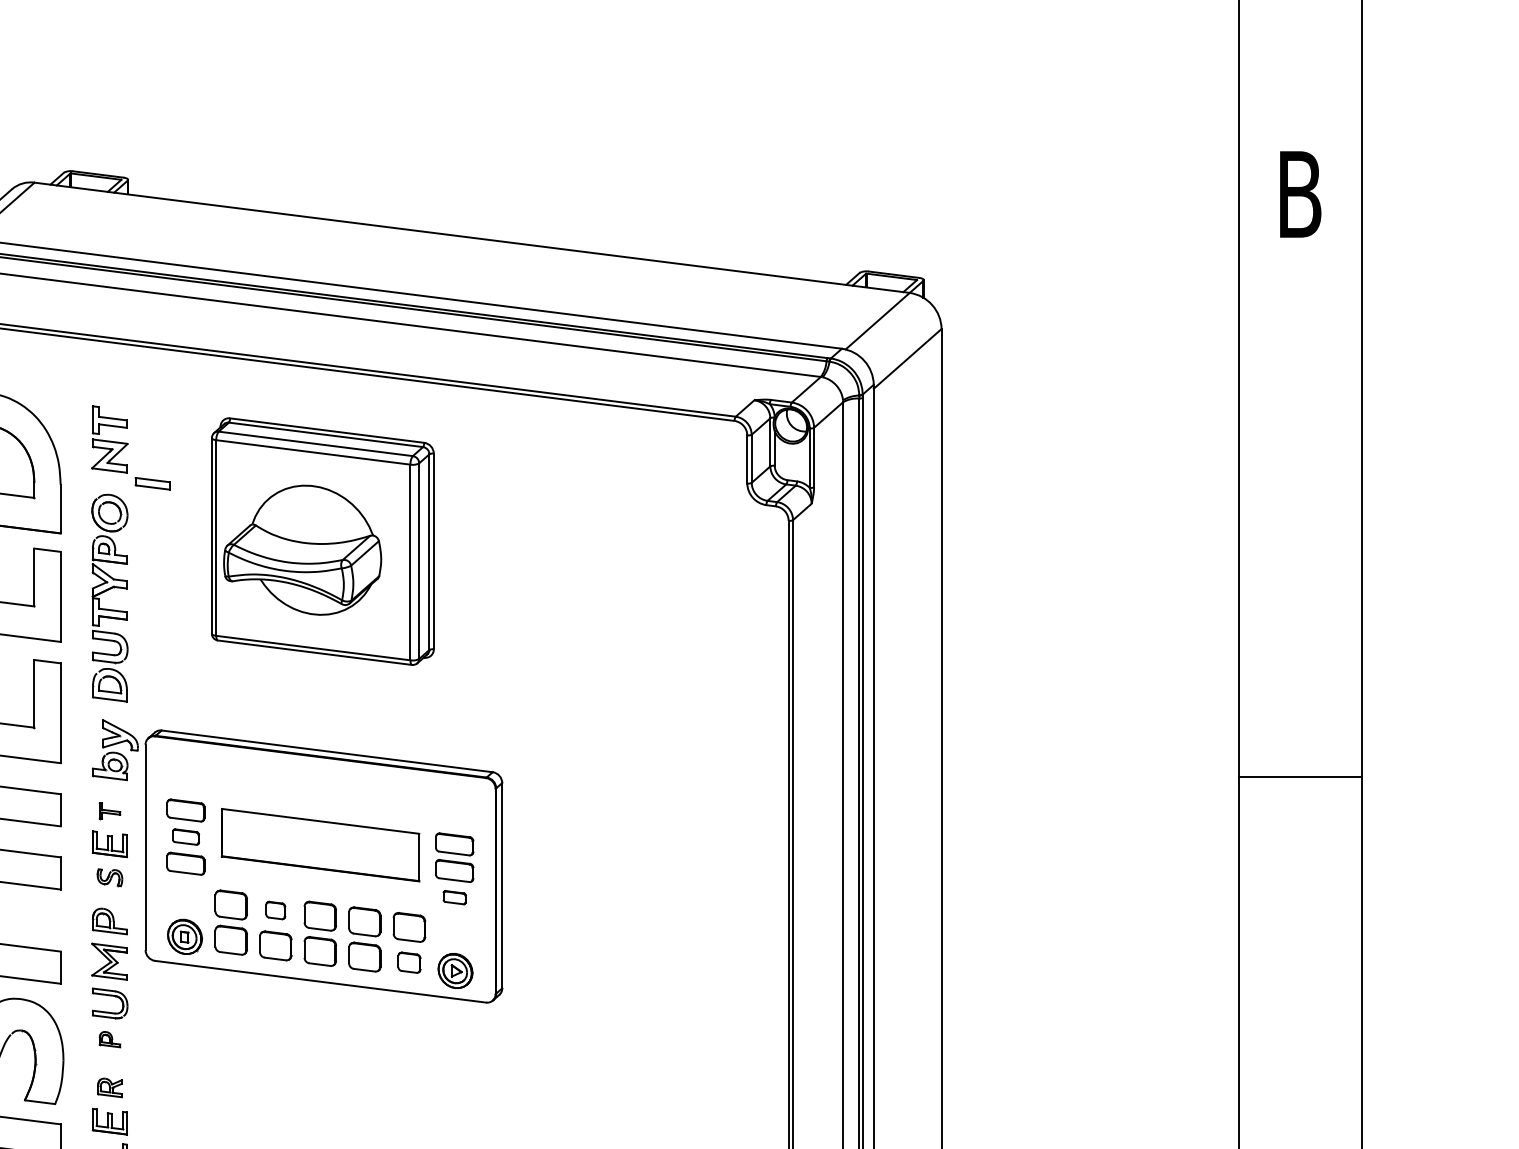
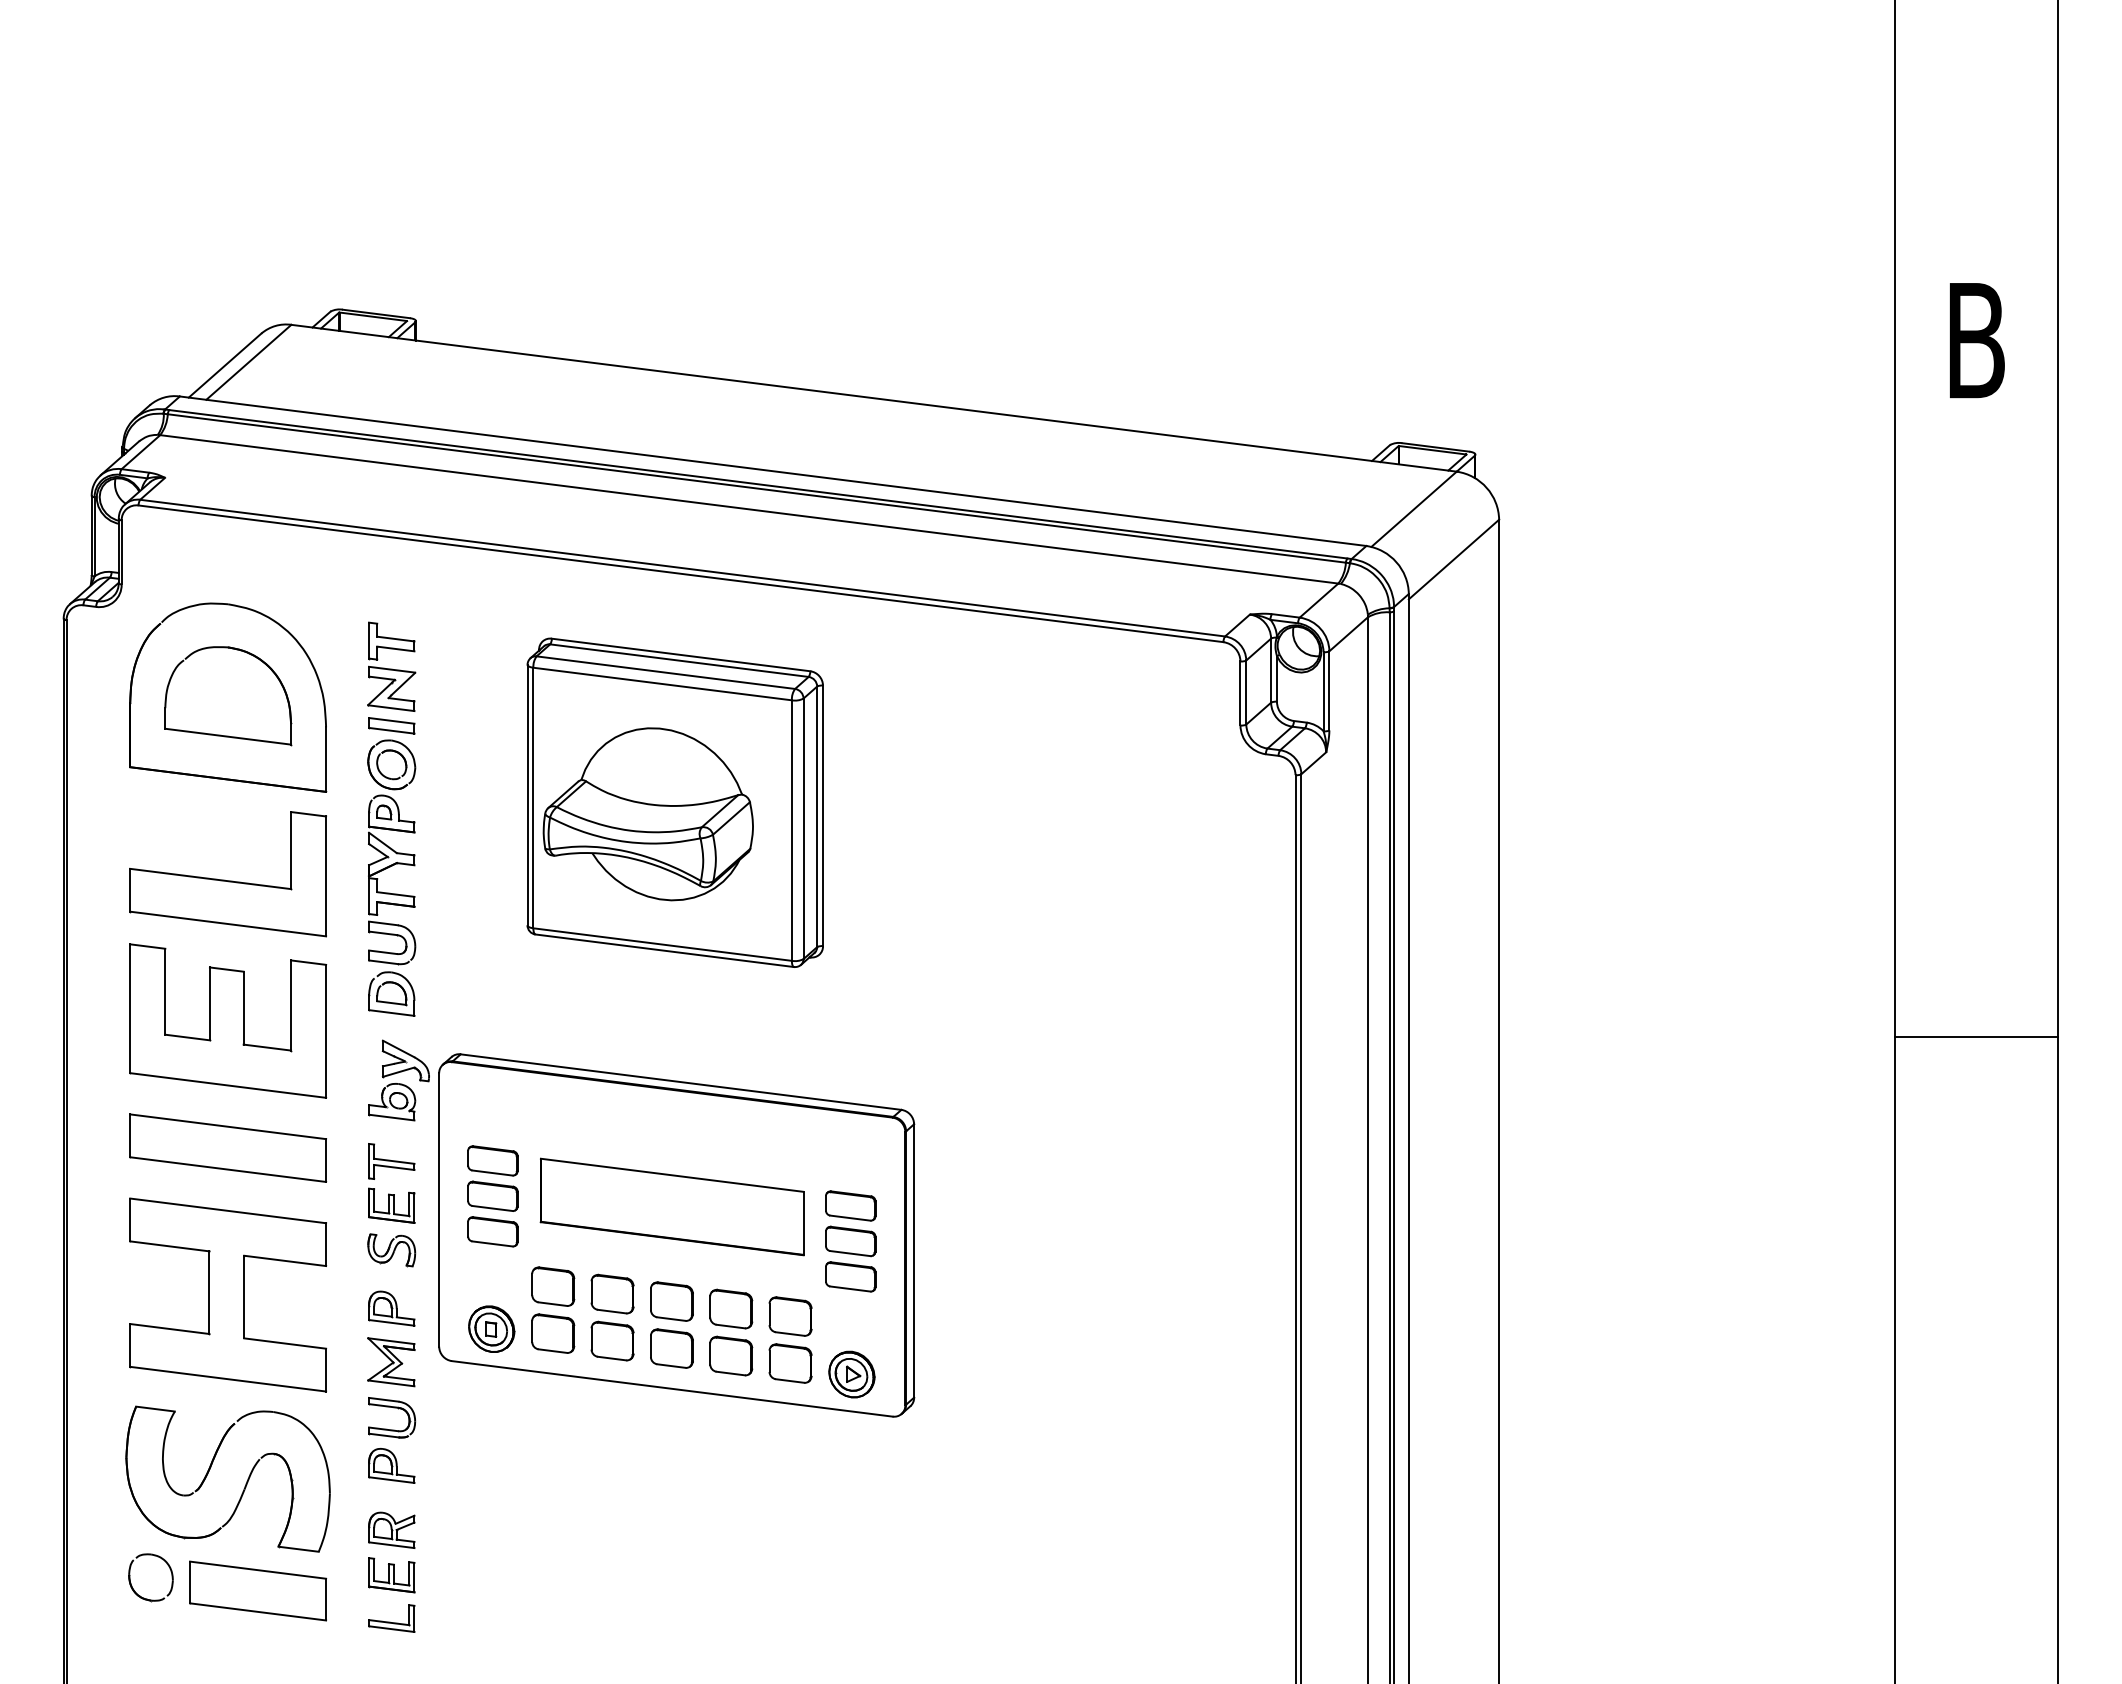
part: (152, 483) -> (391, 725), moved
line: (1300, 776) -> (1976, 1036), moved
part: (109, 810) -> (391, 1161), size x1.67
part: (185, 836) -> (492, 1195), size x1.43
part: (109, 877) -> (391, 1250), size x1.43
part: (454, 897) -> (850, 1276), size x1.67
part: (275, 910) -> (612, 1293), size x1.67
part: (409, 962) -> (790, 1363), size x1.43
part: (109, 1039) -> (391, 1465), size x1.67
part: (109, 1087) -> (391, 1529), size x1.43

